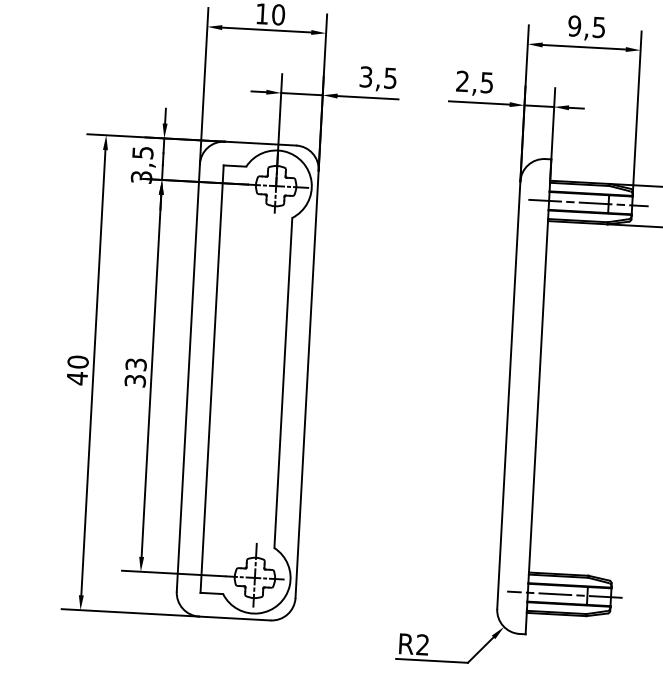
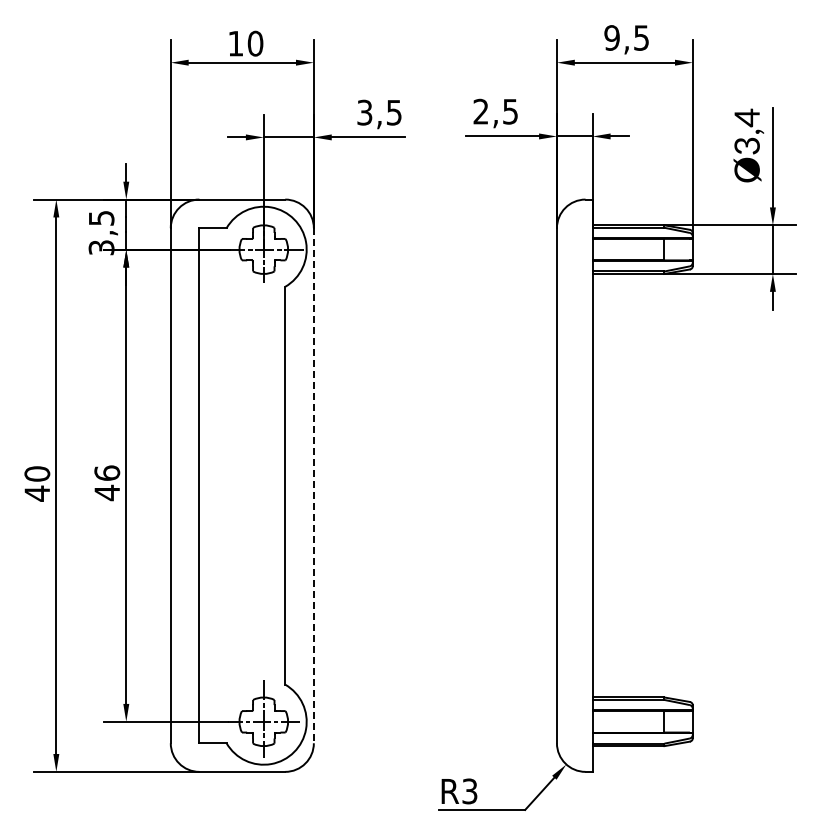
line: (587, 202) -> (639, 249), removed
text: (135, 373) -> (107, 483), 33 -> 46
line: (306, 384) -> (313, 485), solid -> dashed
line: (564, 594) -> (636, 721), removed
text: (422, 645) -> (469, 791), R2 -> R3

